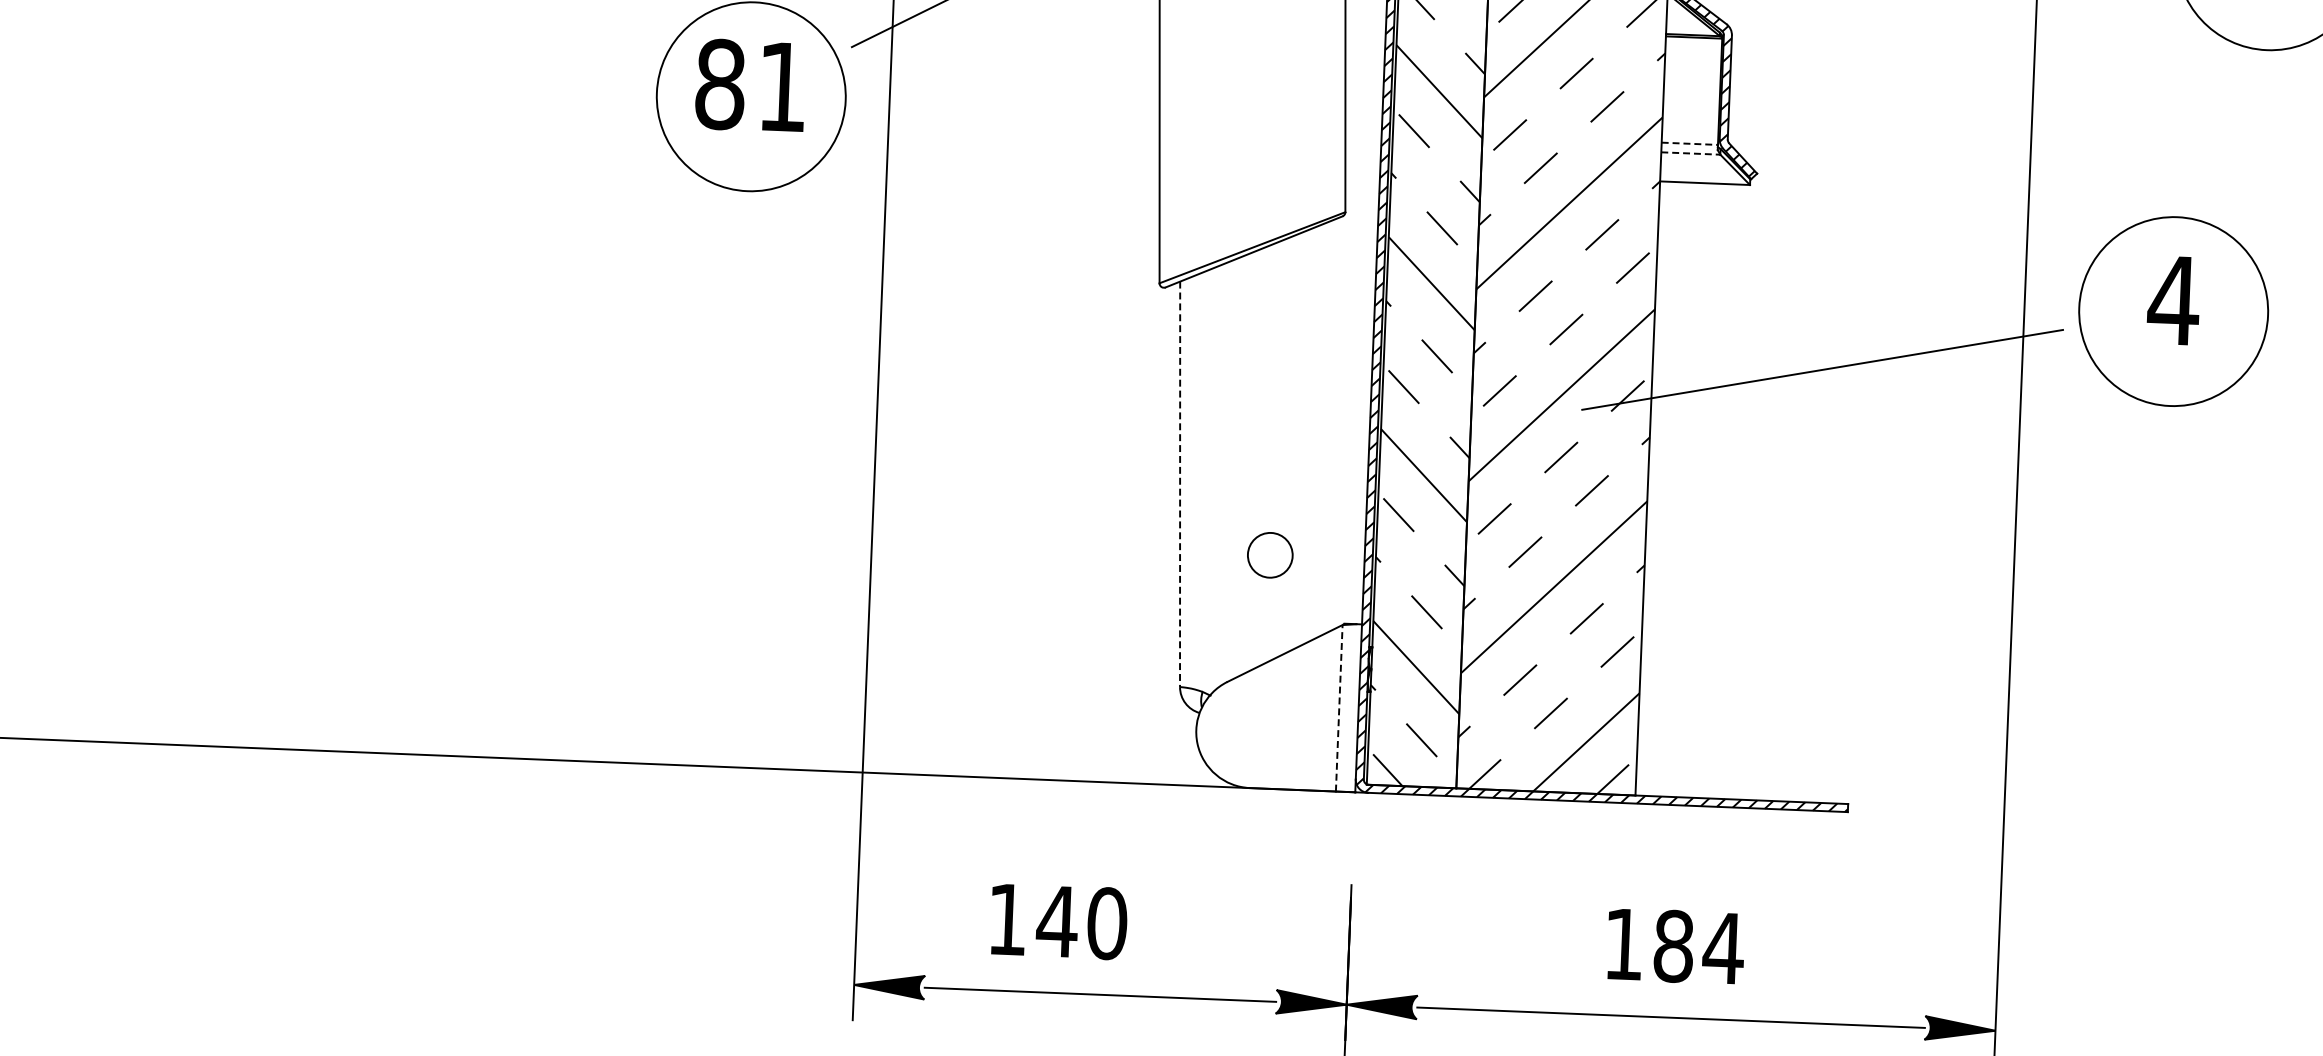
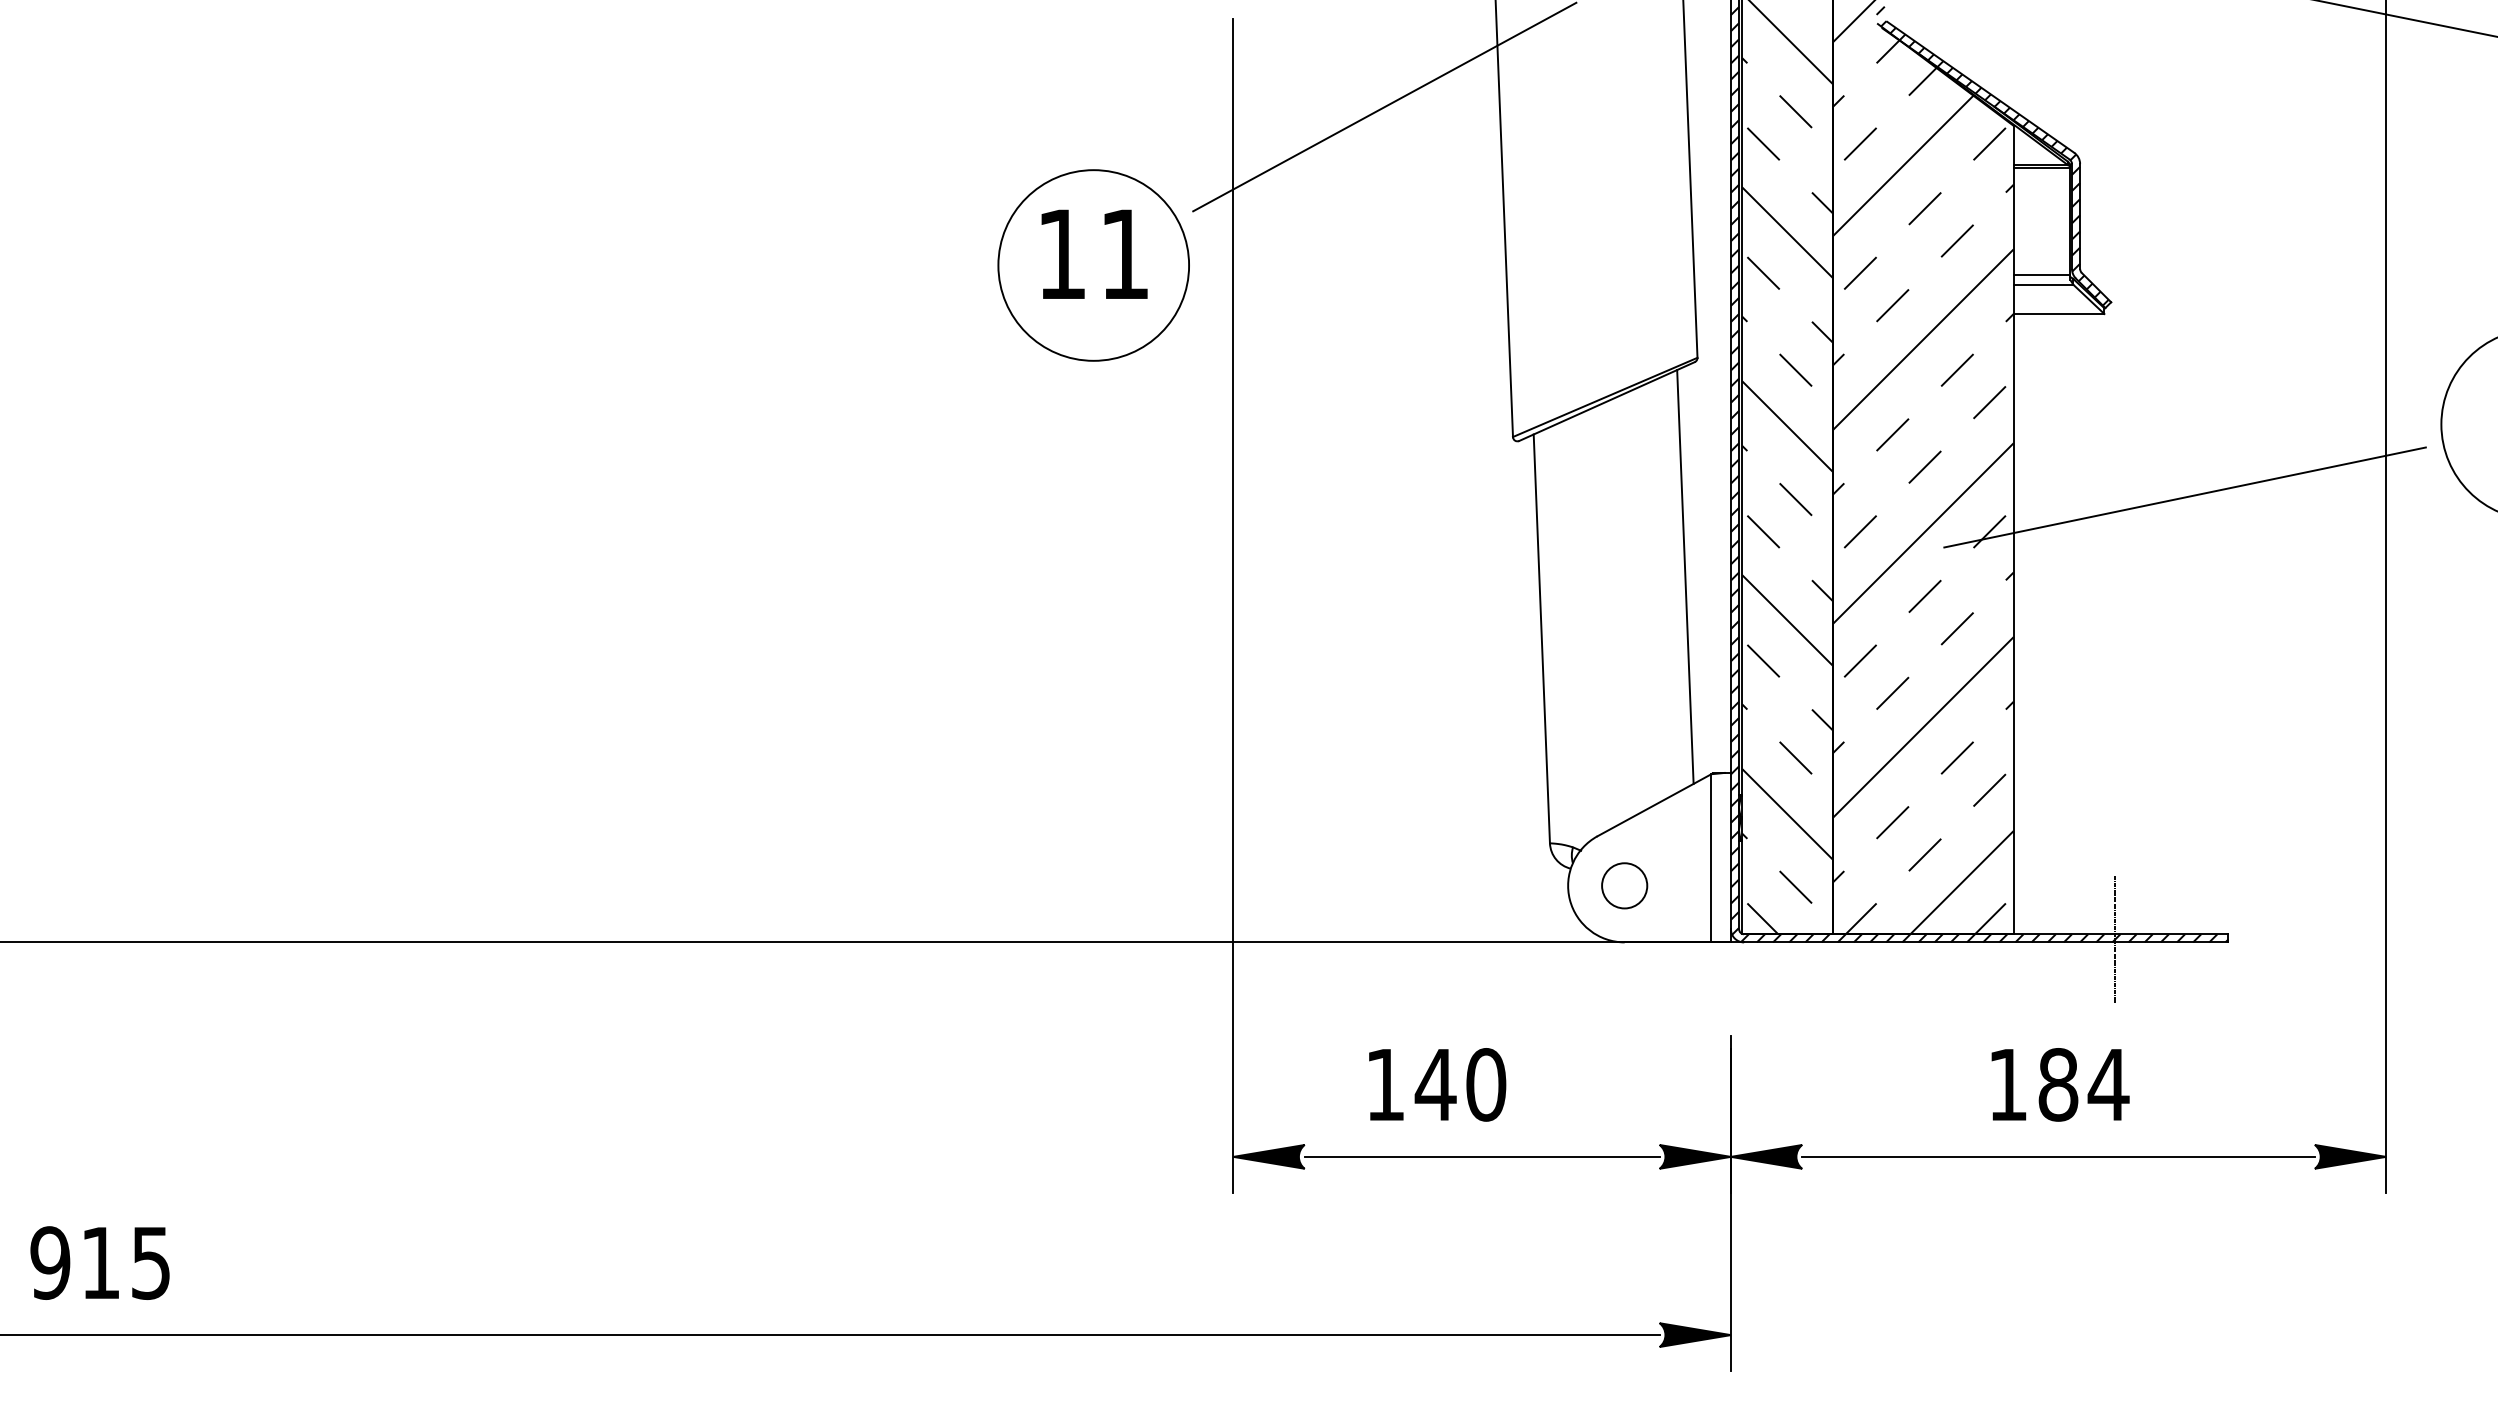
text: (719, 84) -> (1061, 254), 81 -> 11
line: (1690, 143) -> (2042, 274), dashed -> solid
line: (1690, 153) -> (2043, 284), dashed -> solid
line: (1324, 428) -> (1685, 576), added
line: (1179, 483) -> (1541, 638), dashed -> solid
circle: (1270, 554) -> (1624, 885), moved
line: (1339, 707) -> (1711, 857), dashed -> solid
line: (1736, 804) -> (2115, 939), added

